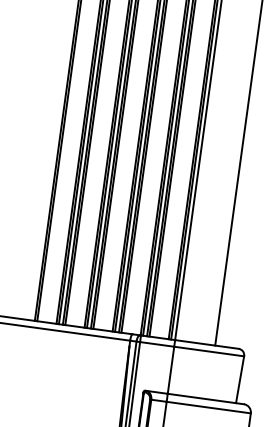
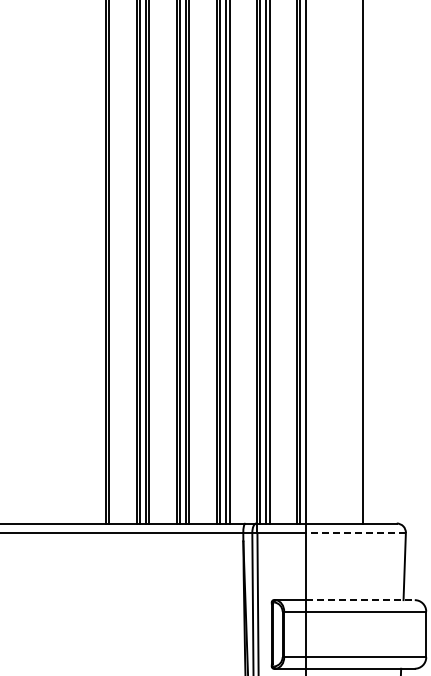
line: (209, 351) -> (356, 532), solid -> dashed
line: (205, 399) -> (360, 600), solid -> dashed

